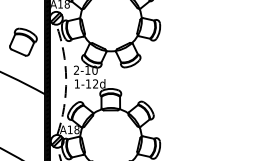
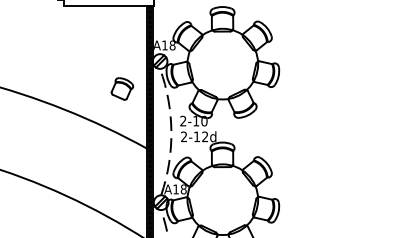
part: (23, 41) -> (122, 88), size x0.7
text: (76, 83) -> (183, 136), 1-12d -> 2-12d

